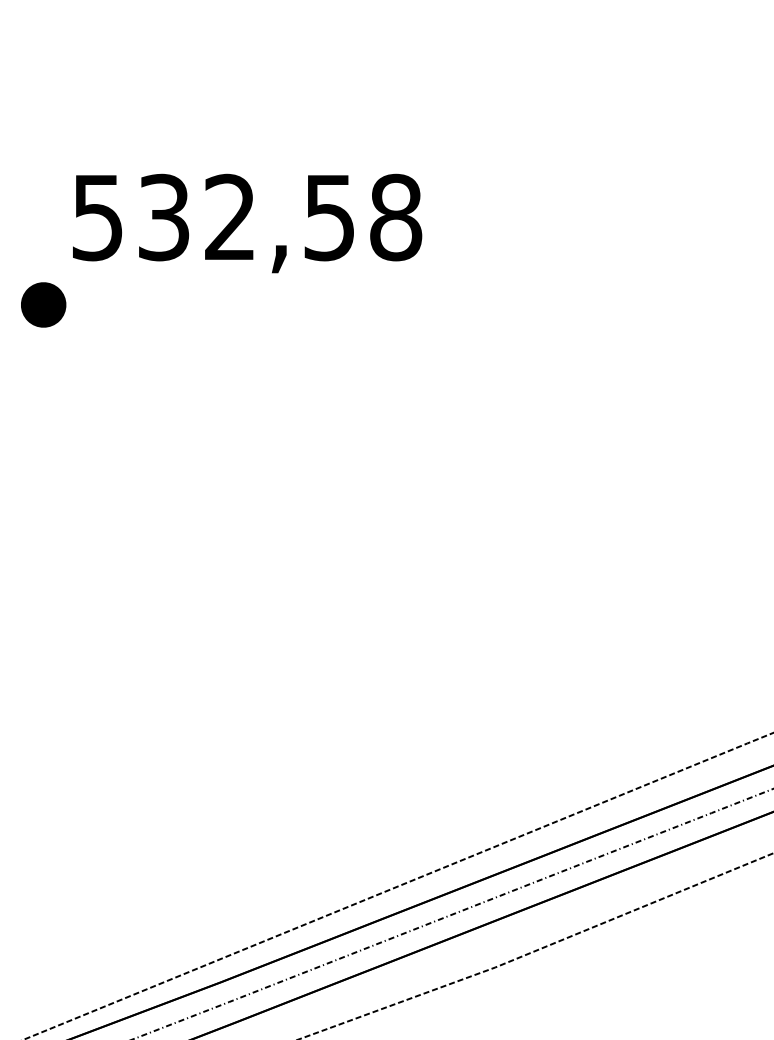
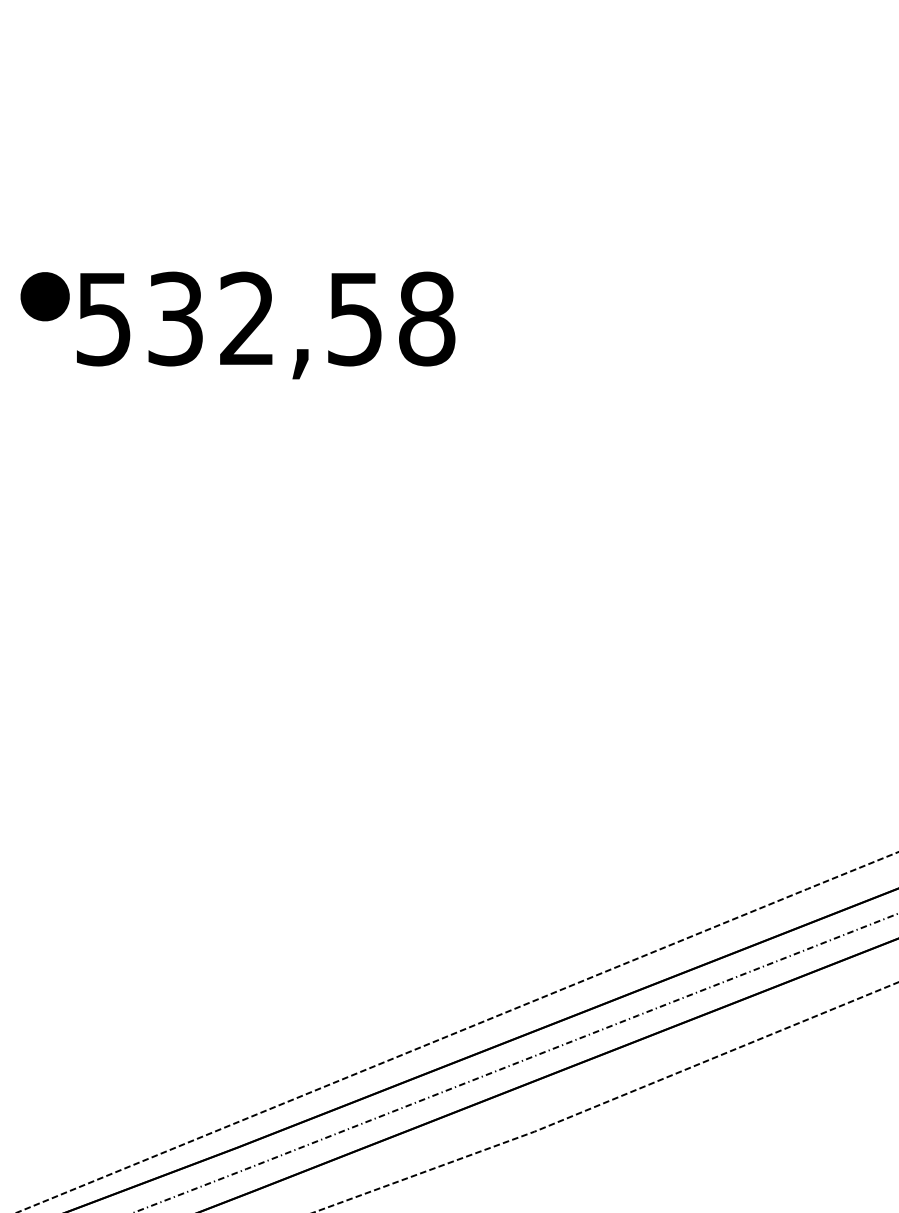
part: (43, 304) -> (44, 296), moved

